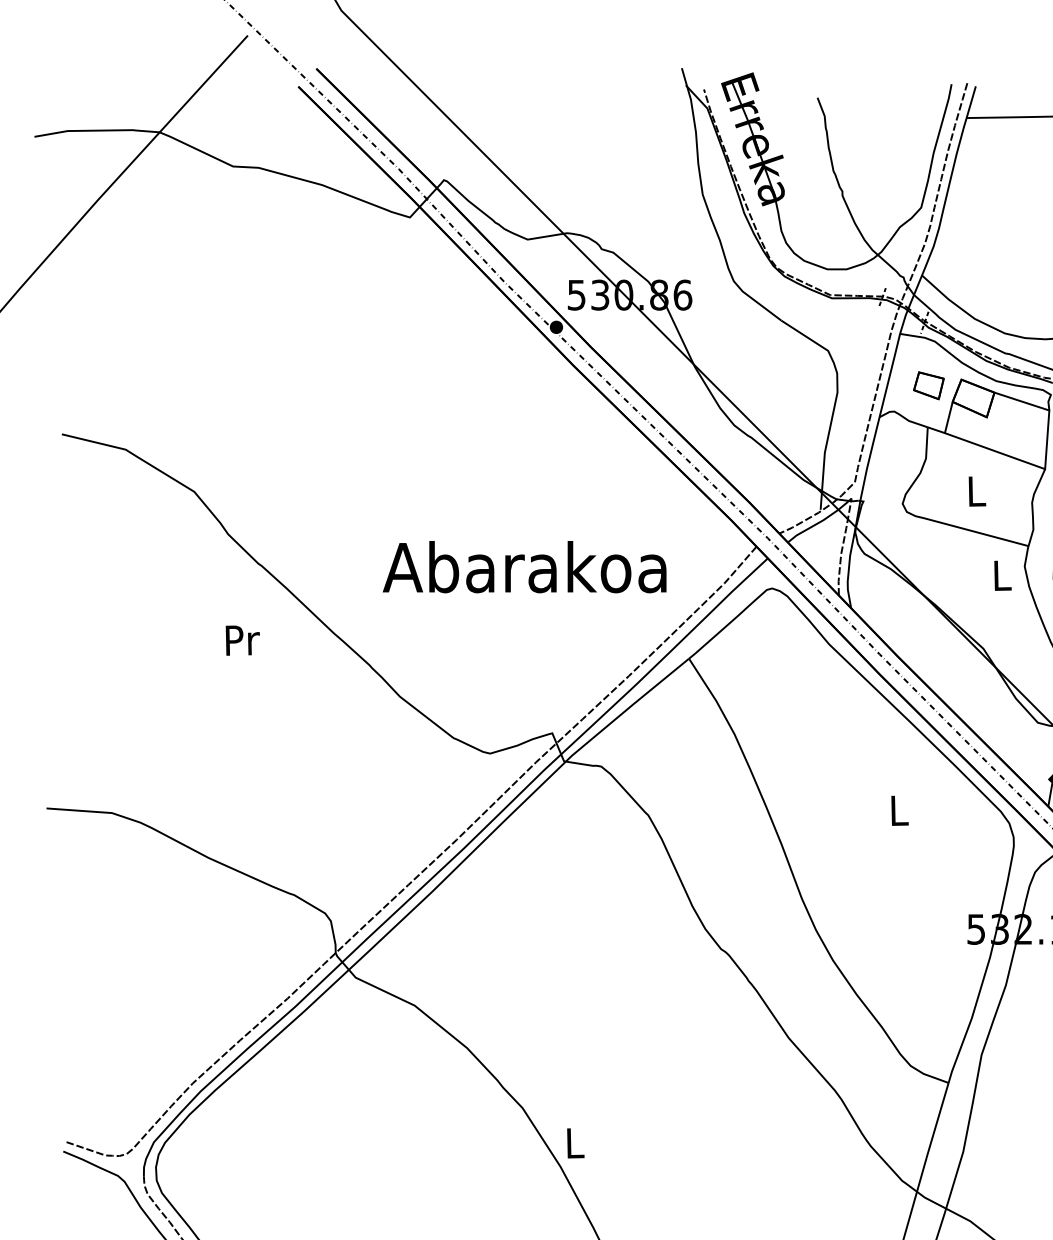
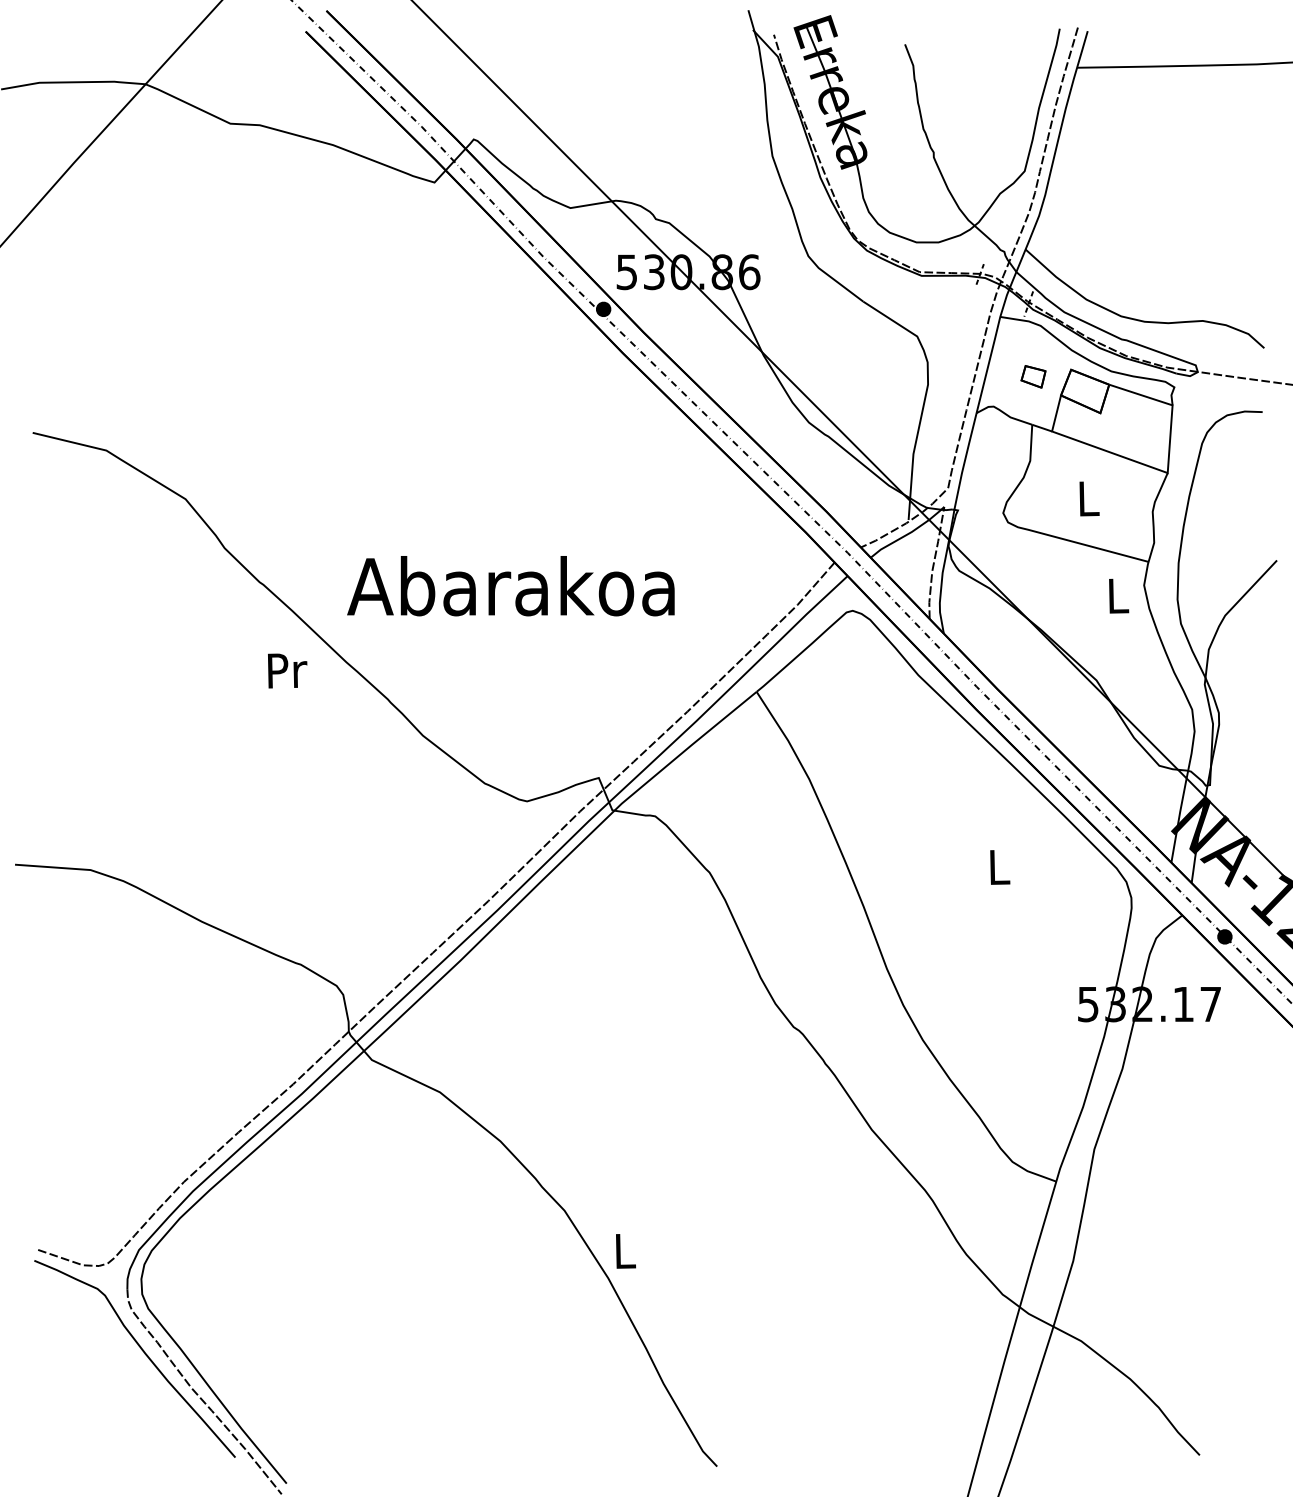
part: (928, 385) -> (1033, 376), size x0.7
text: (524, 567) -> (510, 586), moved
text: (242, 640) -> (287, 670), moved

